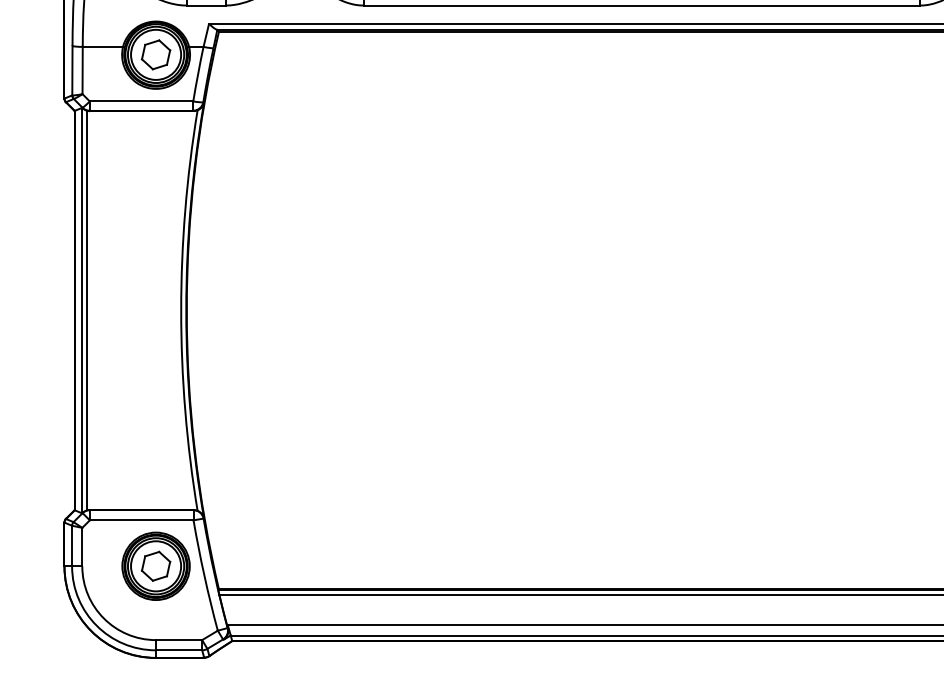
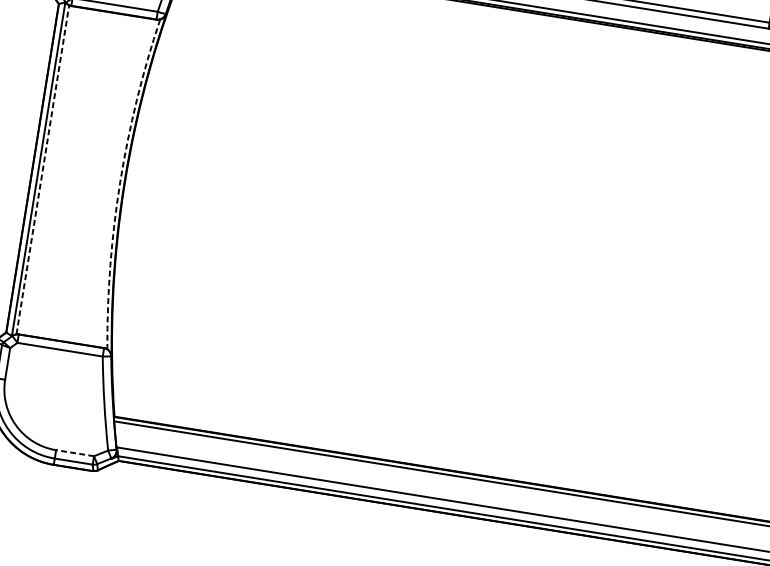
line: (87, 310) -> (43, 169), solid -> dashed
arc: (181, 310) -> (120, 182), solid -> dashed
part: (155, 565) -> (65, 388), removed
line: (178, 640) -> (74, 453), solid -> dashed

